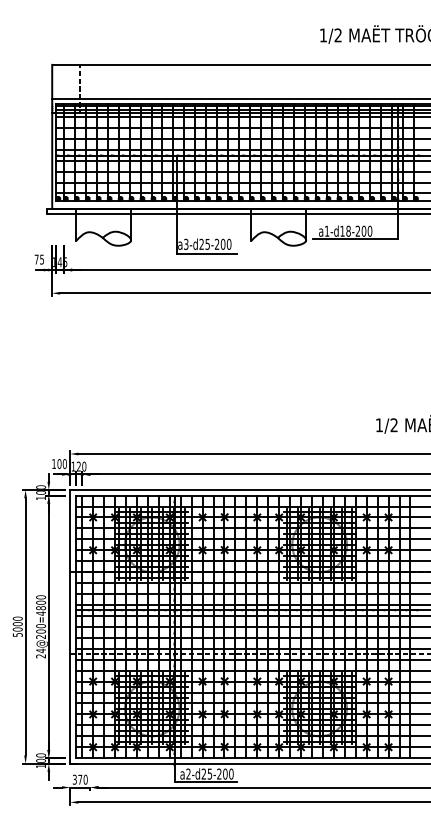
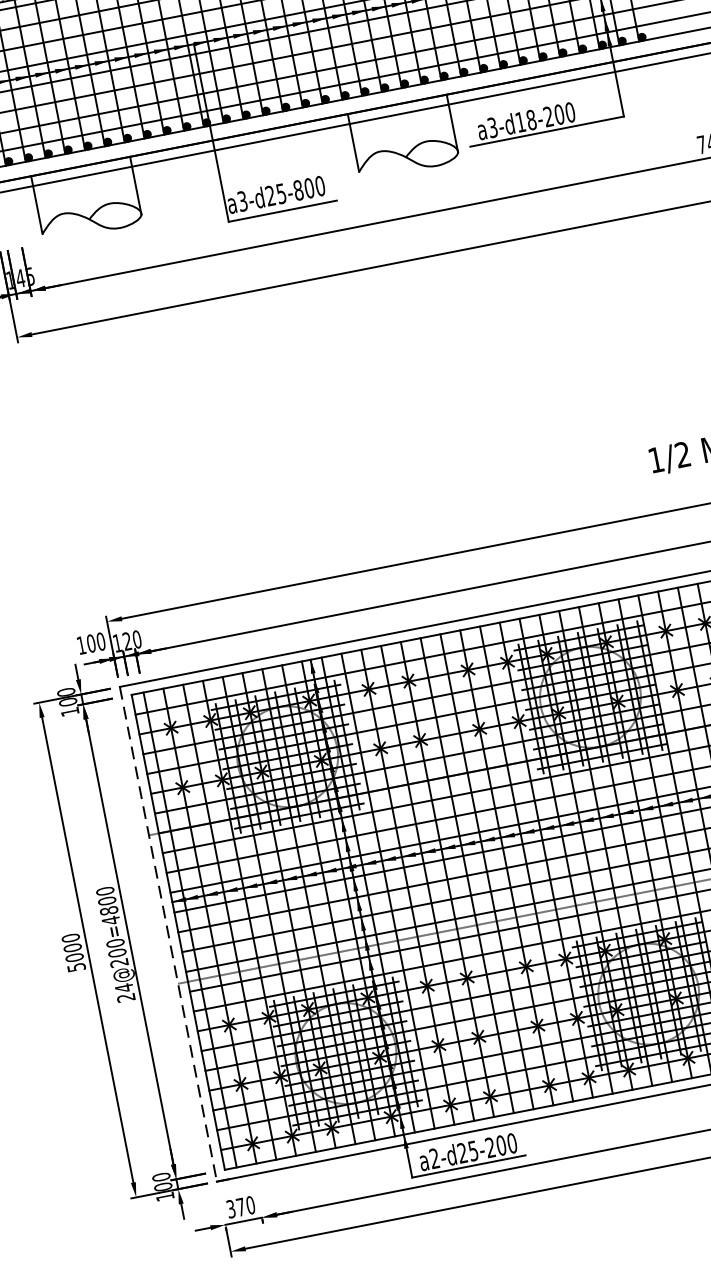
text: (326, 230) -> (491, 126), a1-d18-200 -> a3-d18-200
text: (216, 244) -> (297, 190), a3-d25-200 -> a3-d25-800
line: (70, 626) -> (168, 933), solid -> dashed

